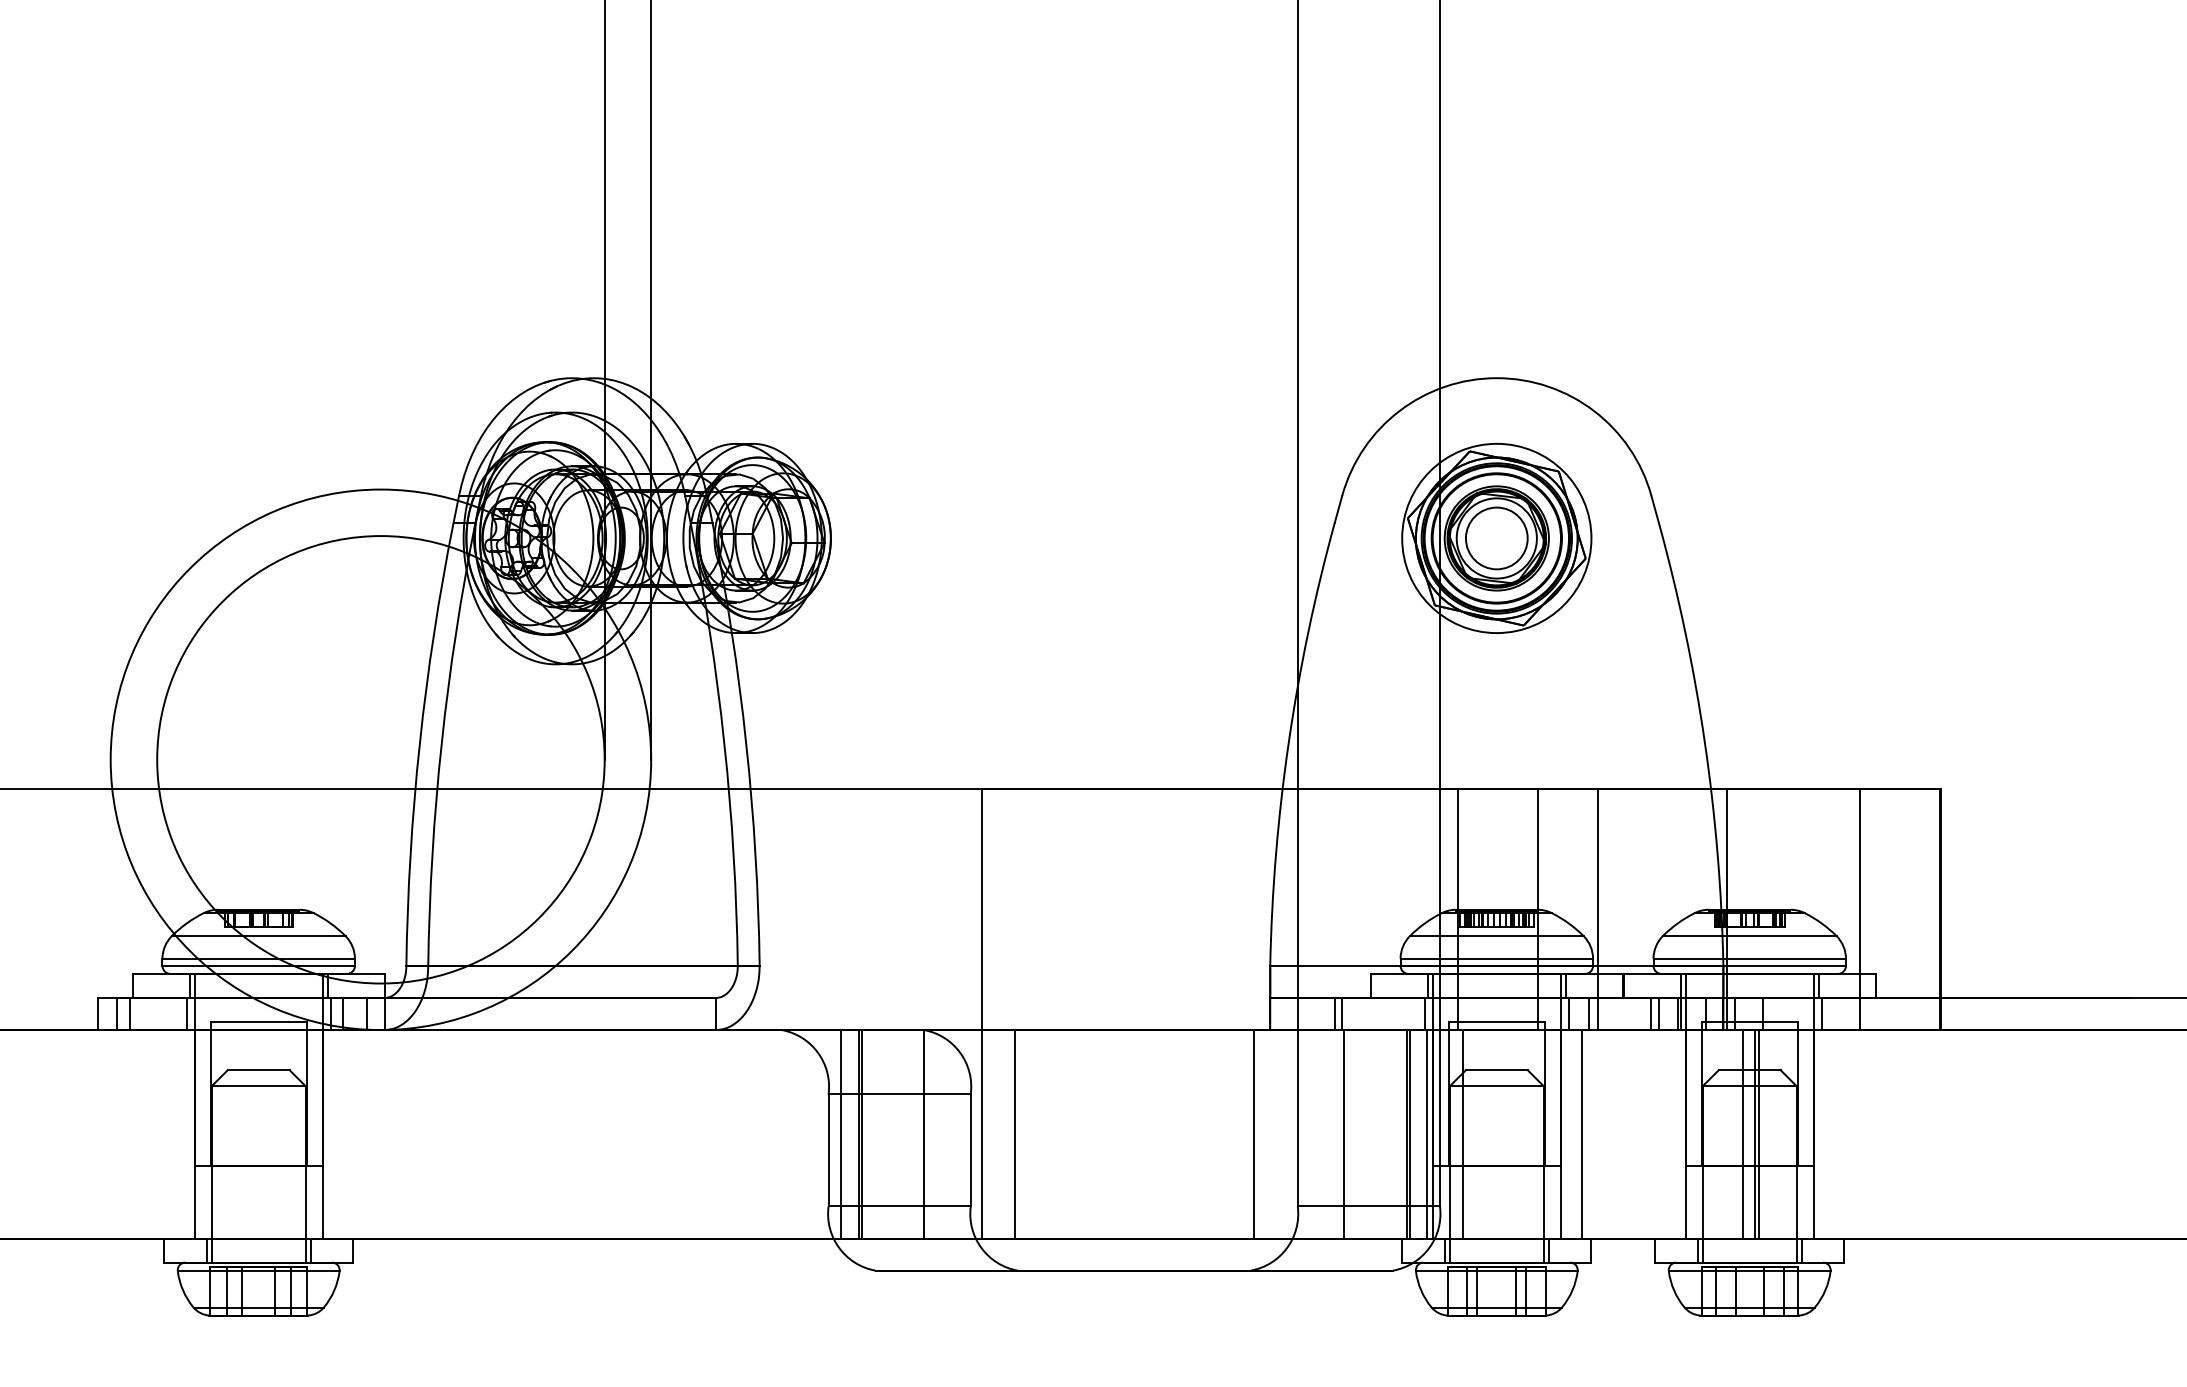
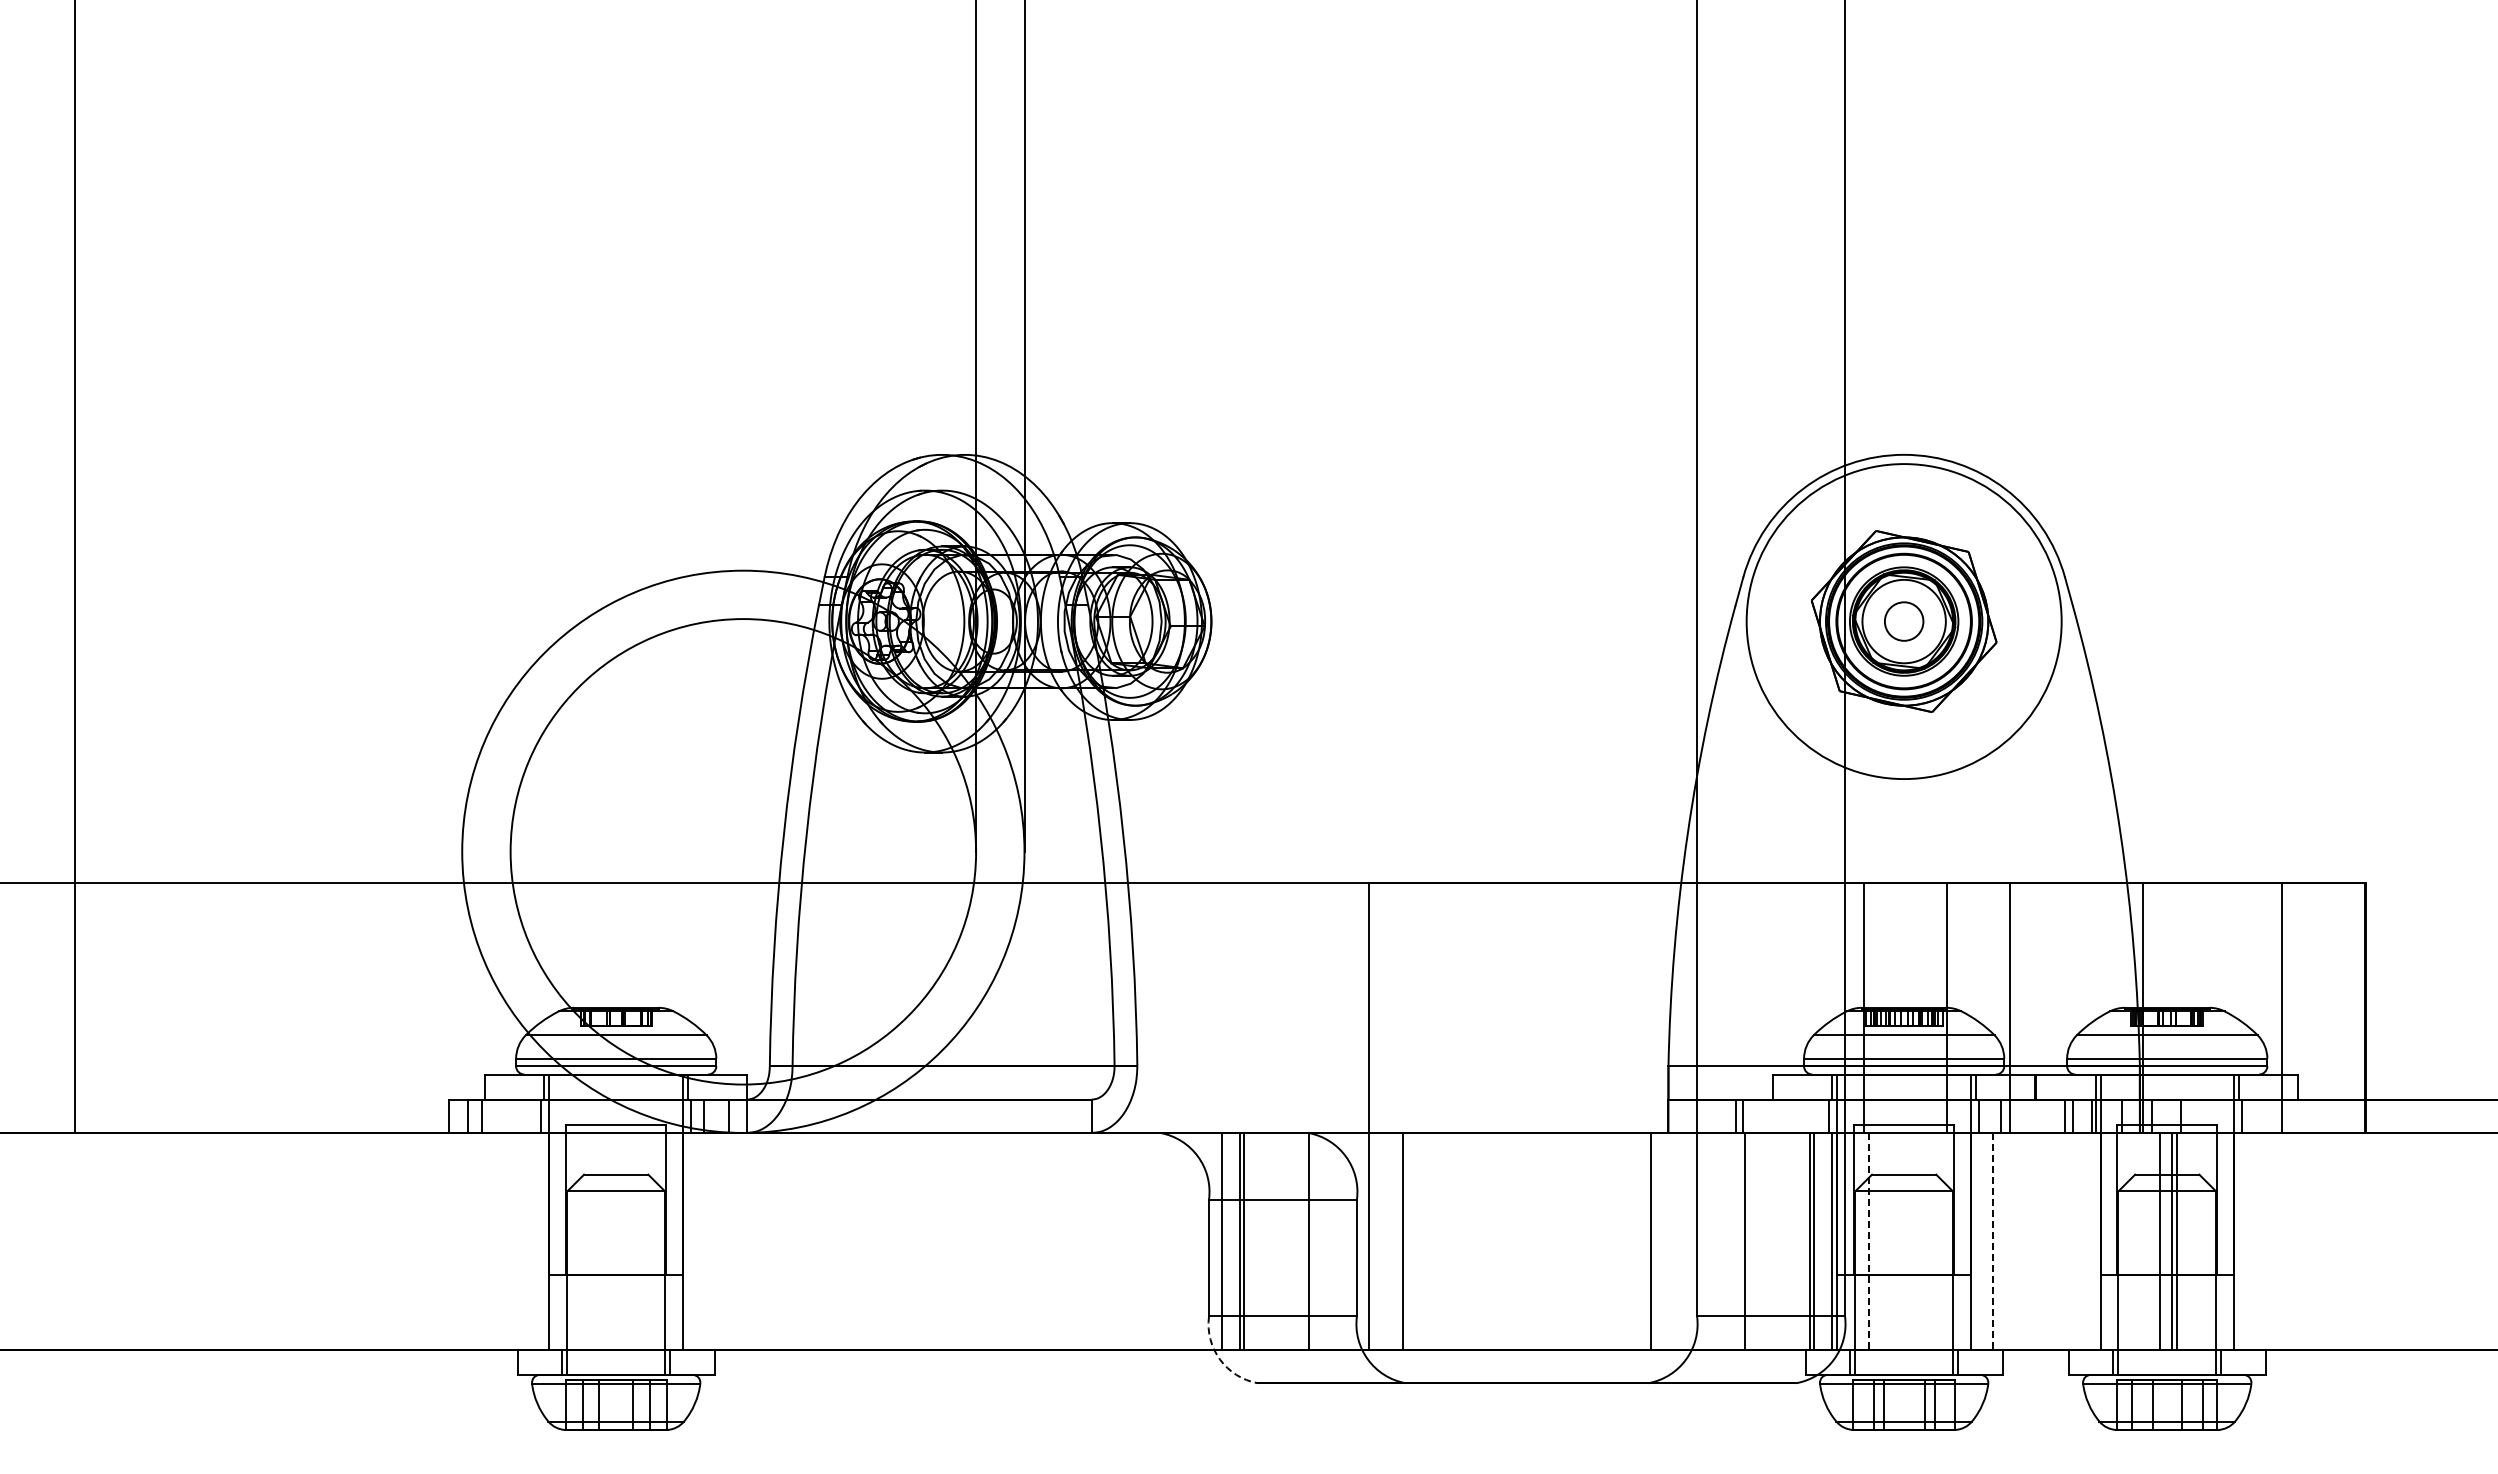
circle: (1496, 538) -> (1903, 621), size x1.6
circle: (1497, 538) -> (1904, 621), size x0.6
line: (1463, 1134) -> (1869, 1241), solid -> dashed
line: (1581, 1134) -> (1992, 1241), solid -> dashed
arc: (839, 1247) -> (1220, 1359), solid -> dashed

